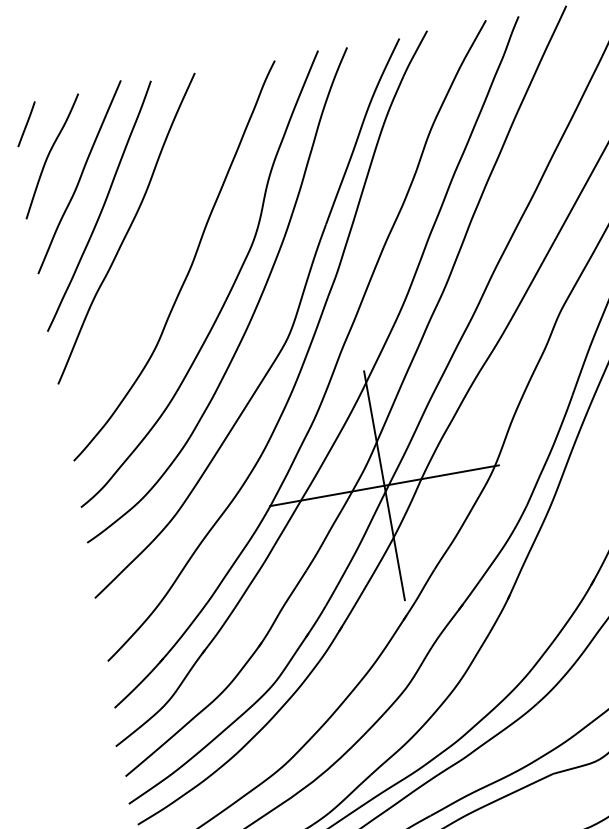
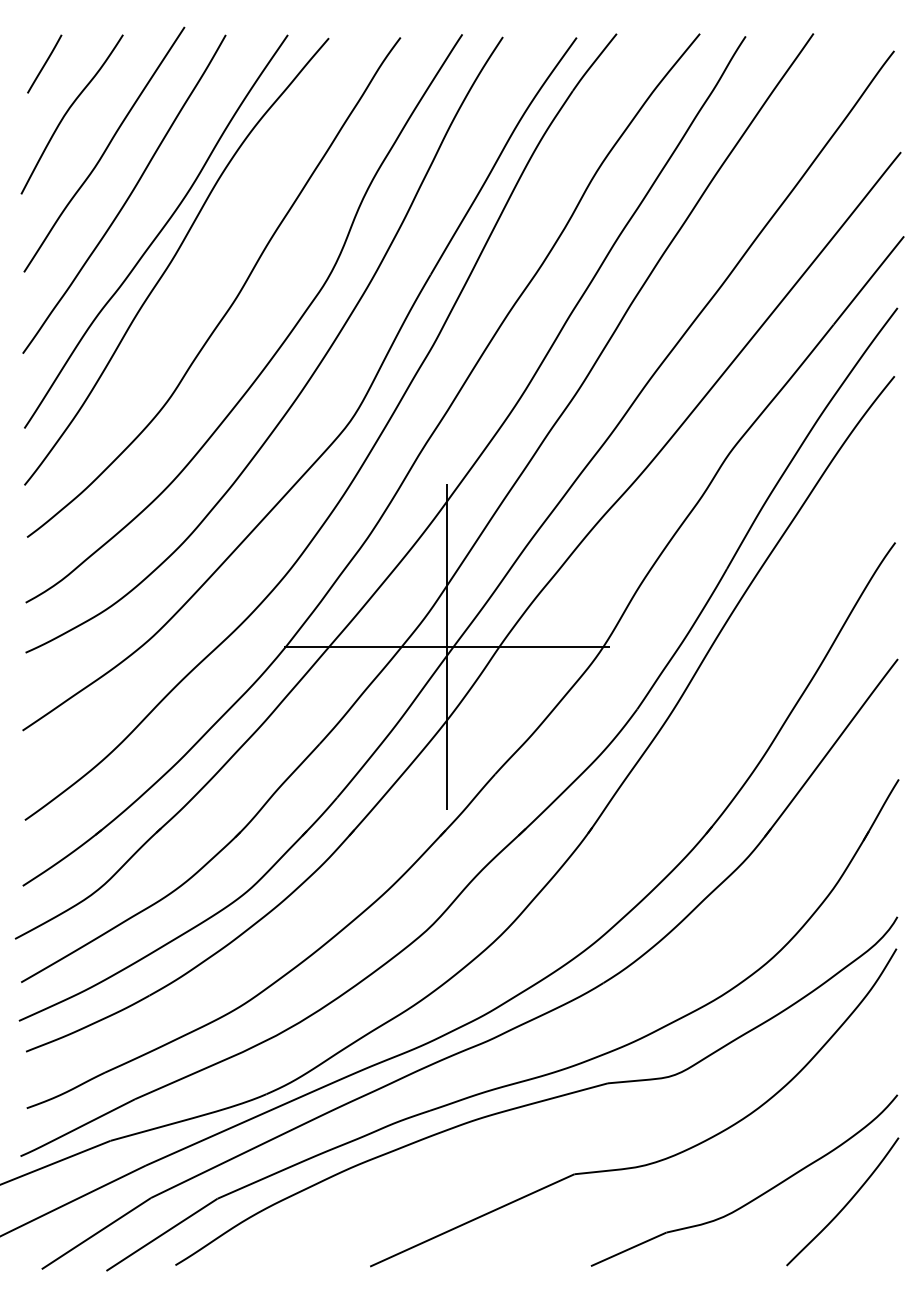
curve: (142, 246) -> (173, 260), added

